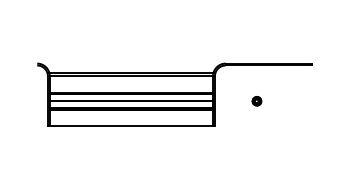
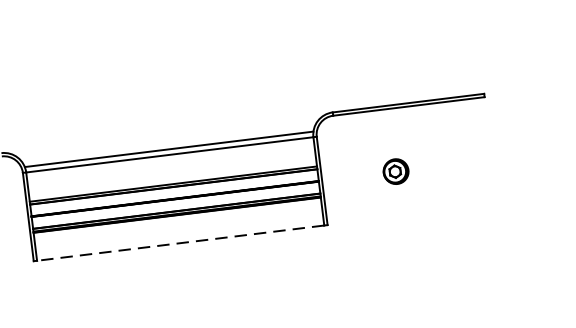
part: (256, 101) -> (395, 172), size x1.6
line: (131, 126) -> (180, 243), solid -> dashed

